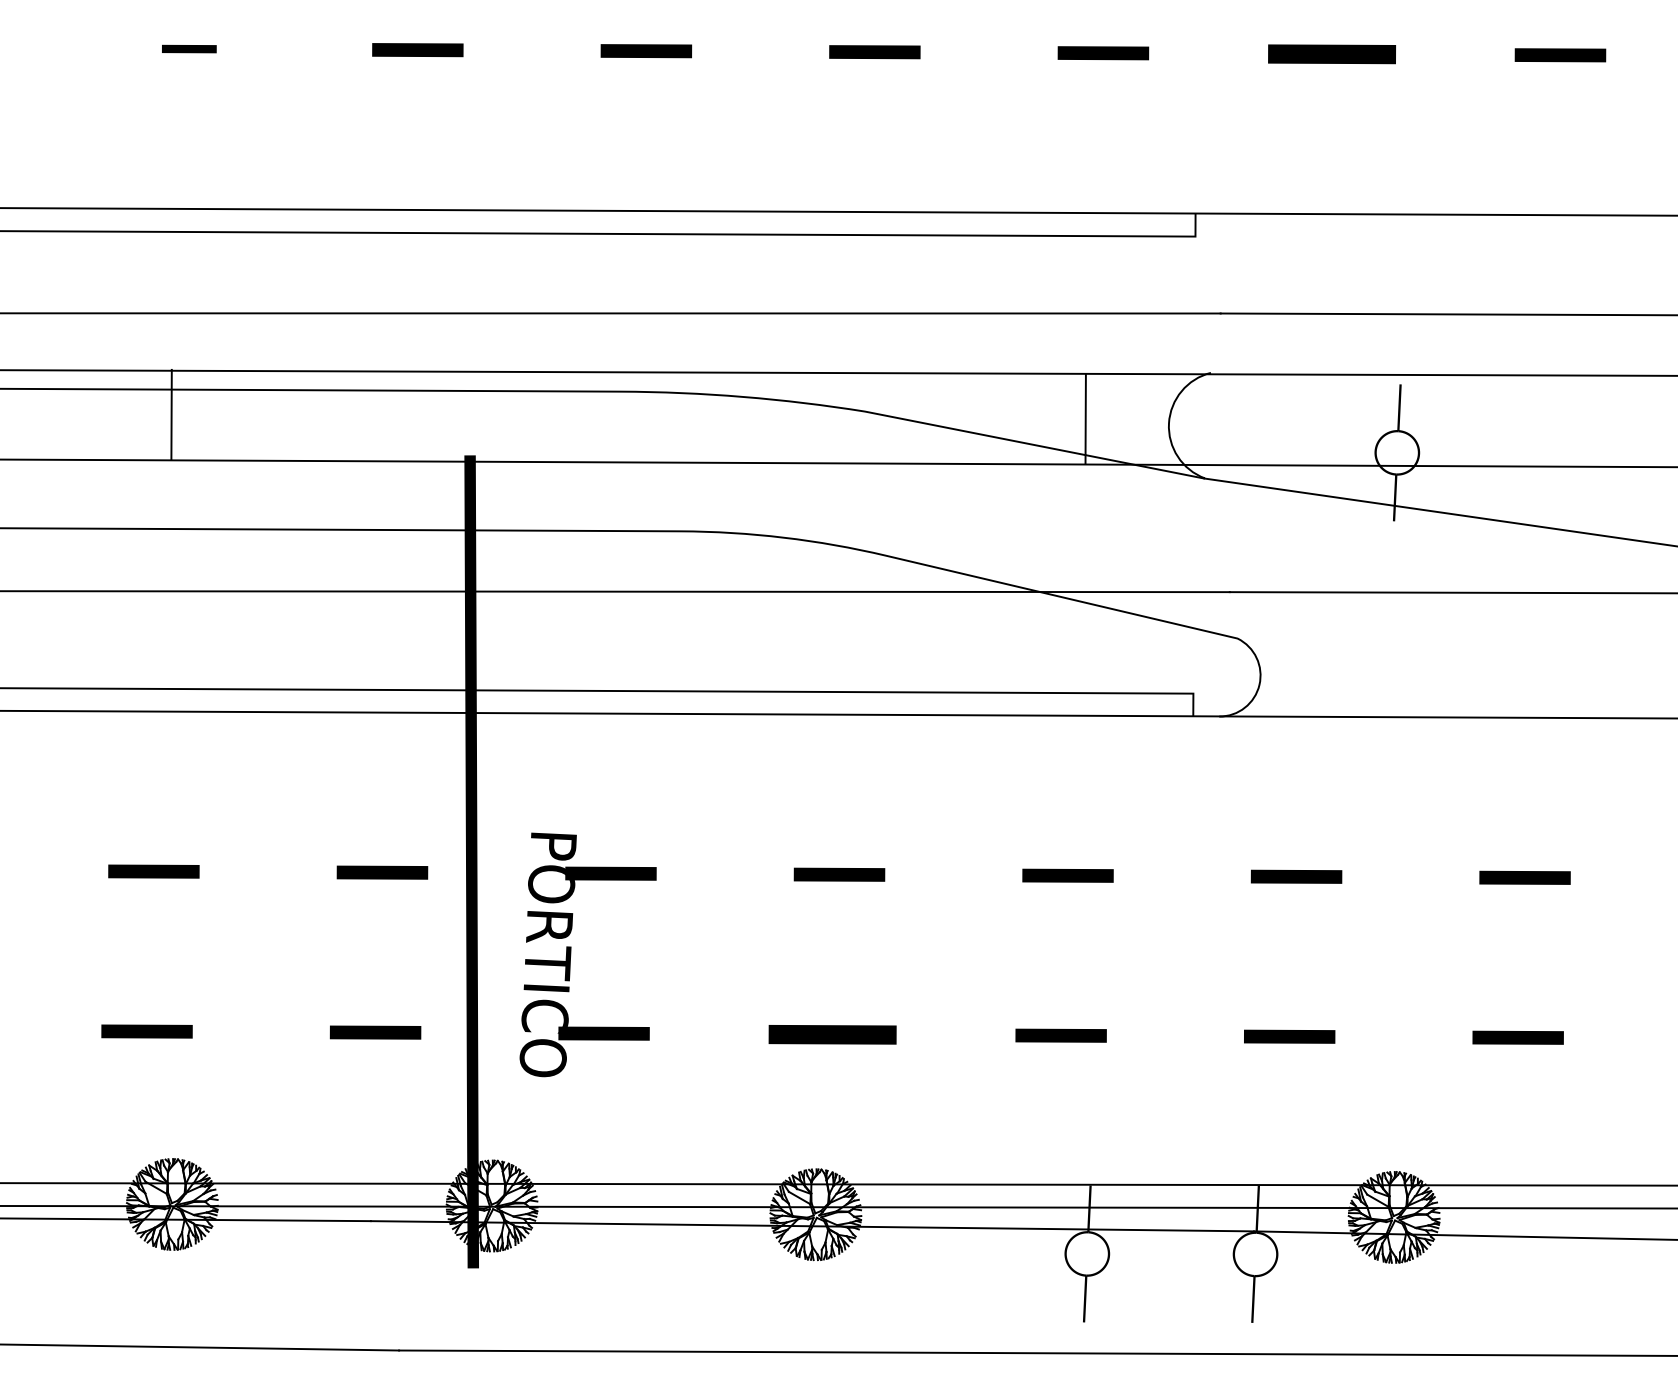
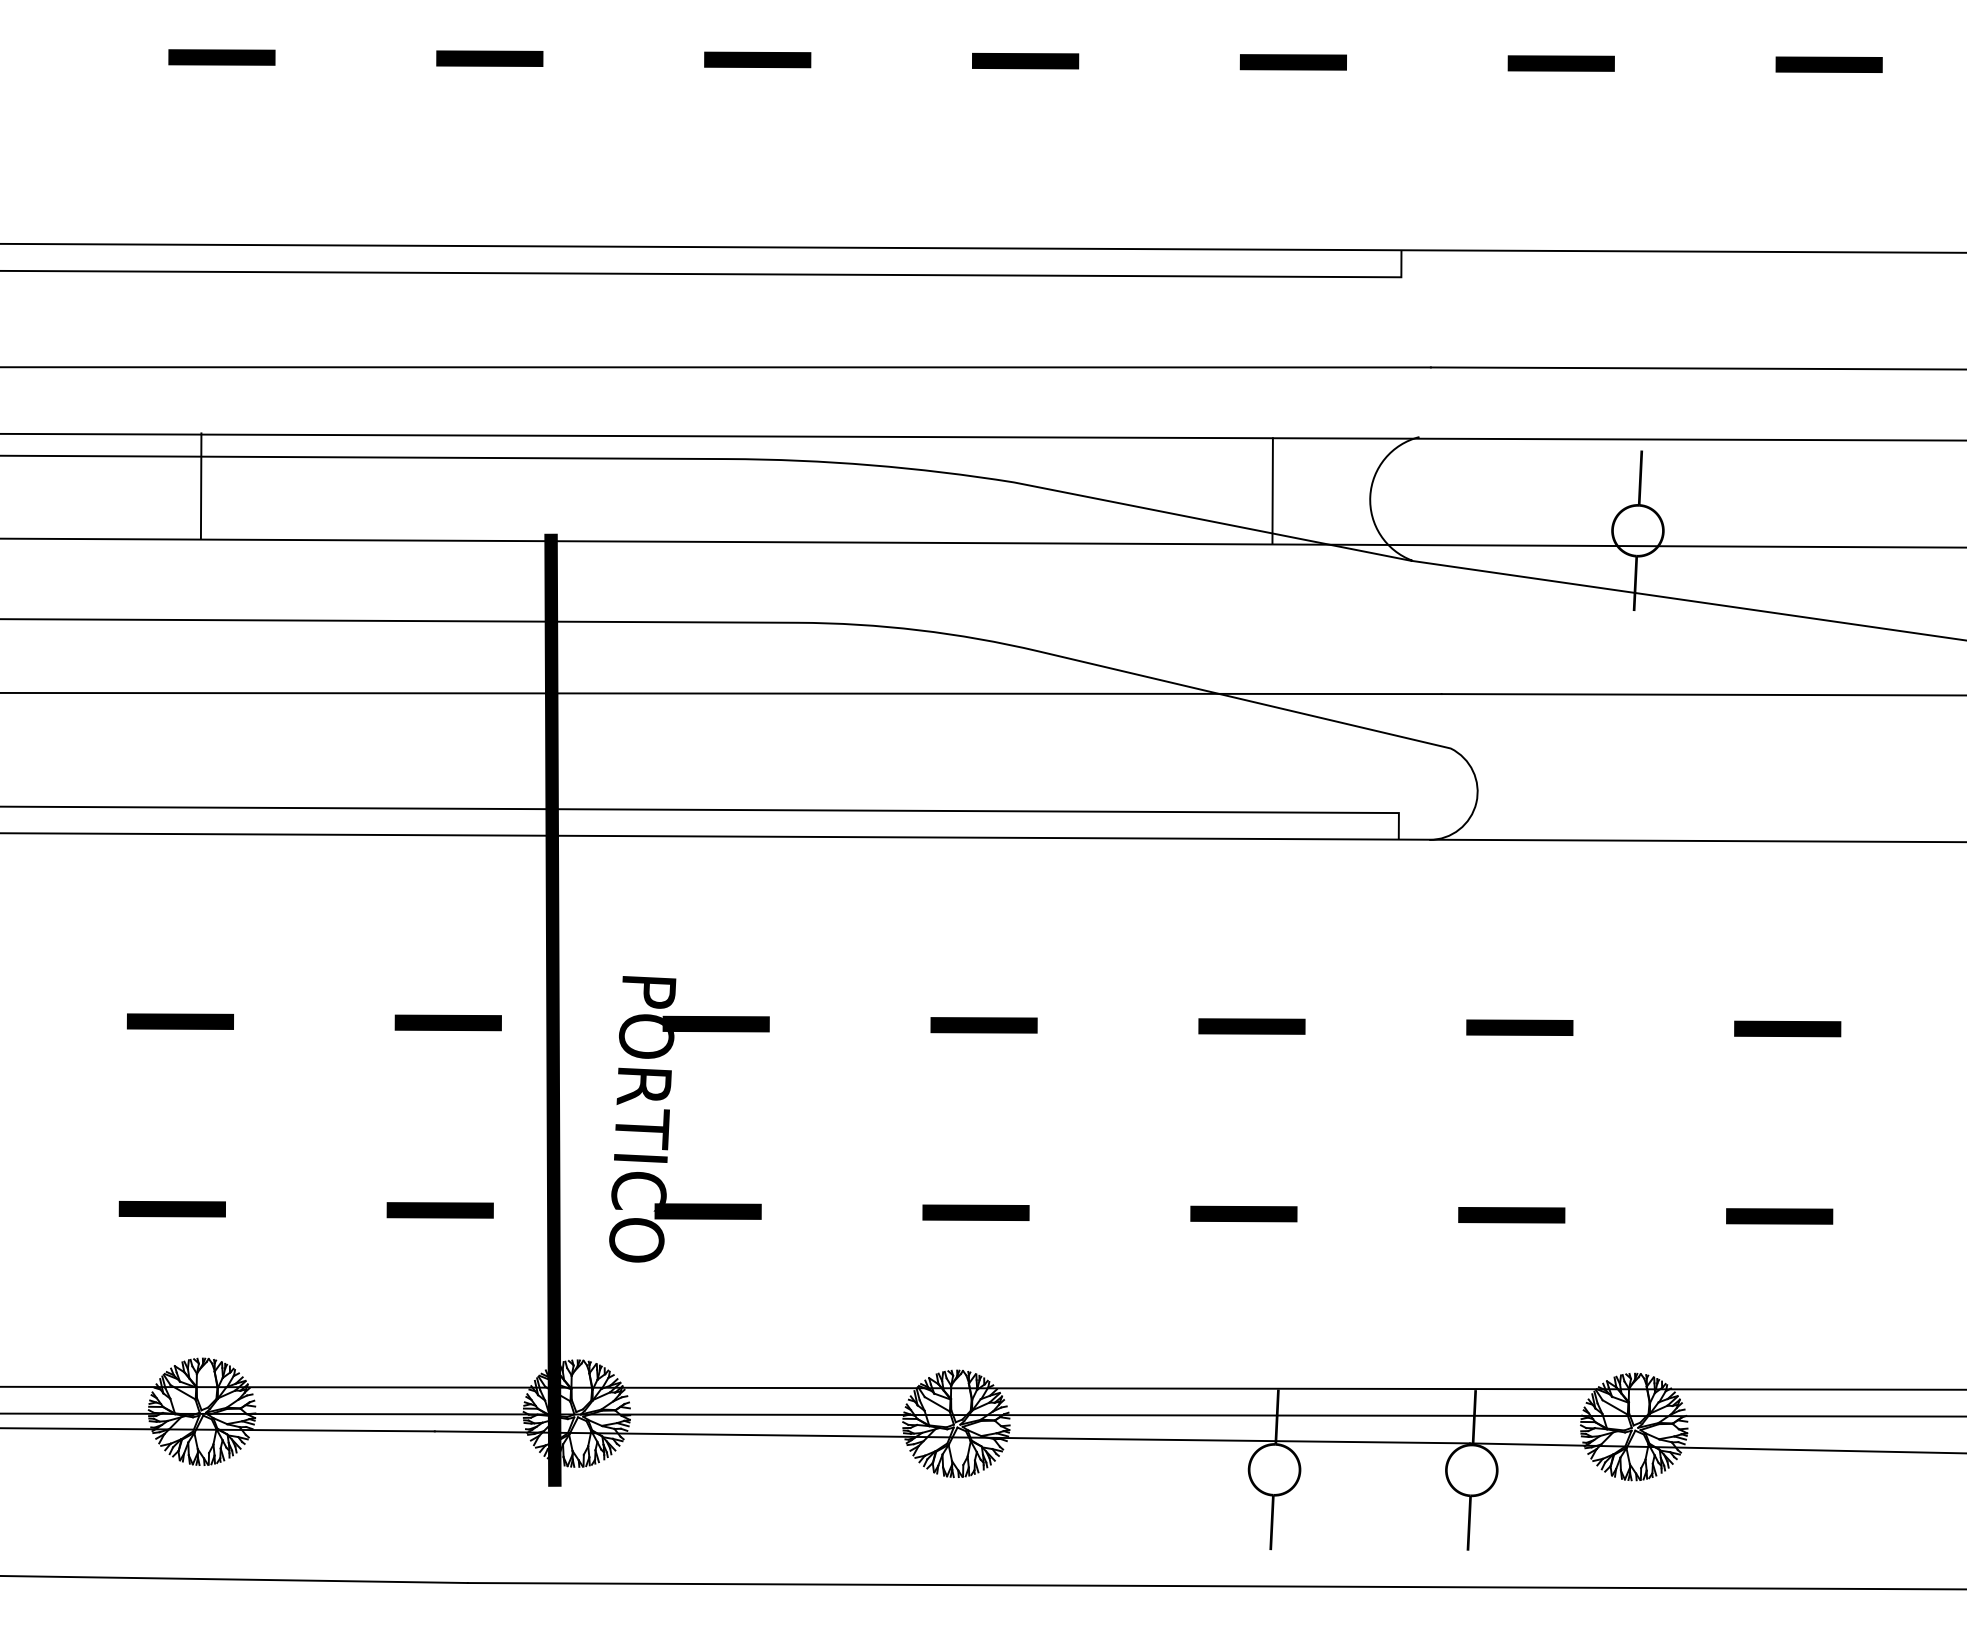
part: (188, 49) -> (221, 57), size x1.67
part: (1331, 54) -> (1560, 63), size x0.71
part: (832, 1034) -> (975, 1212), size x0.71

